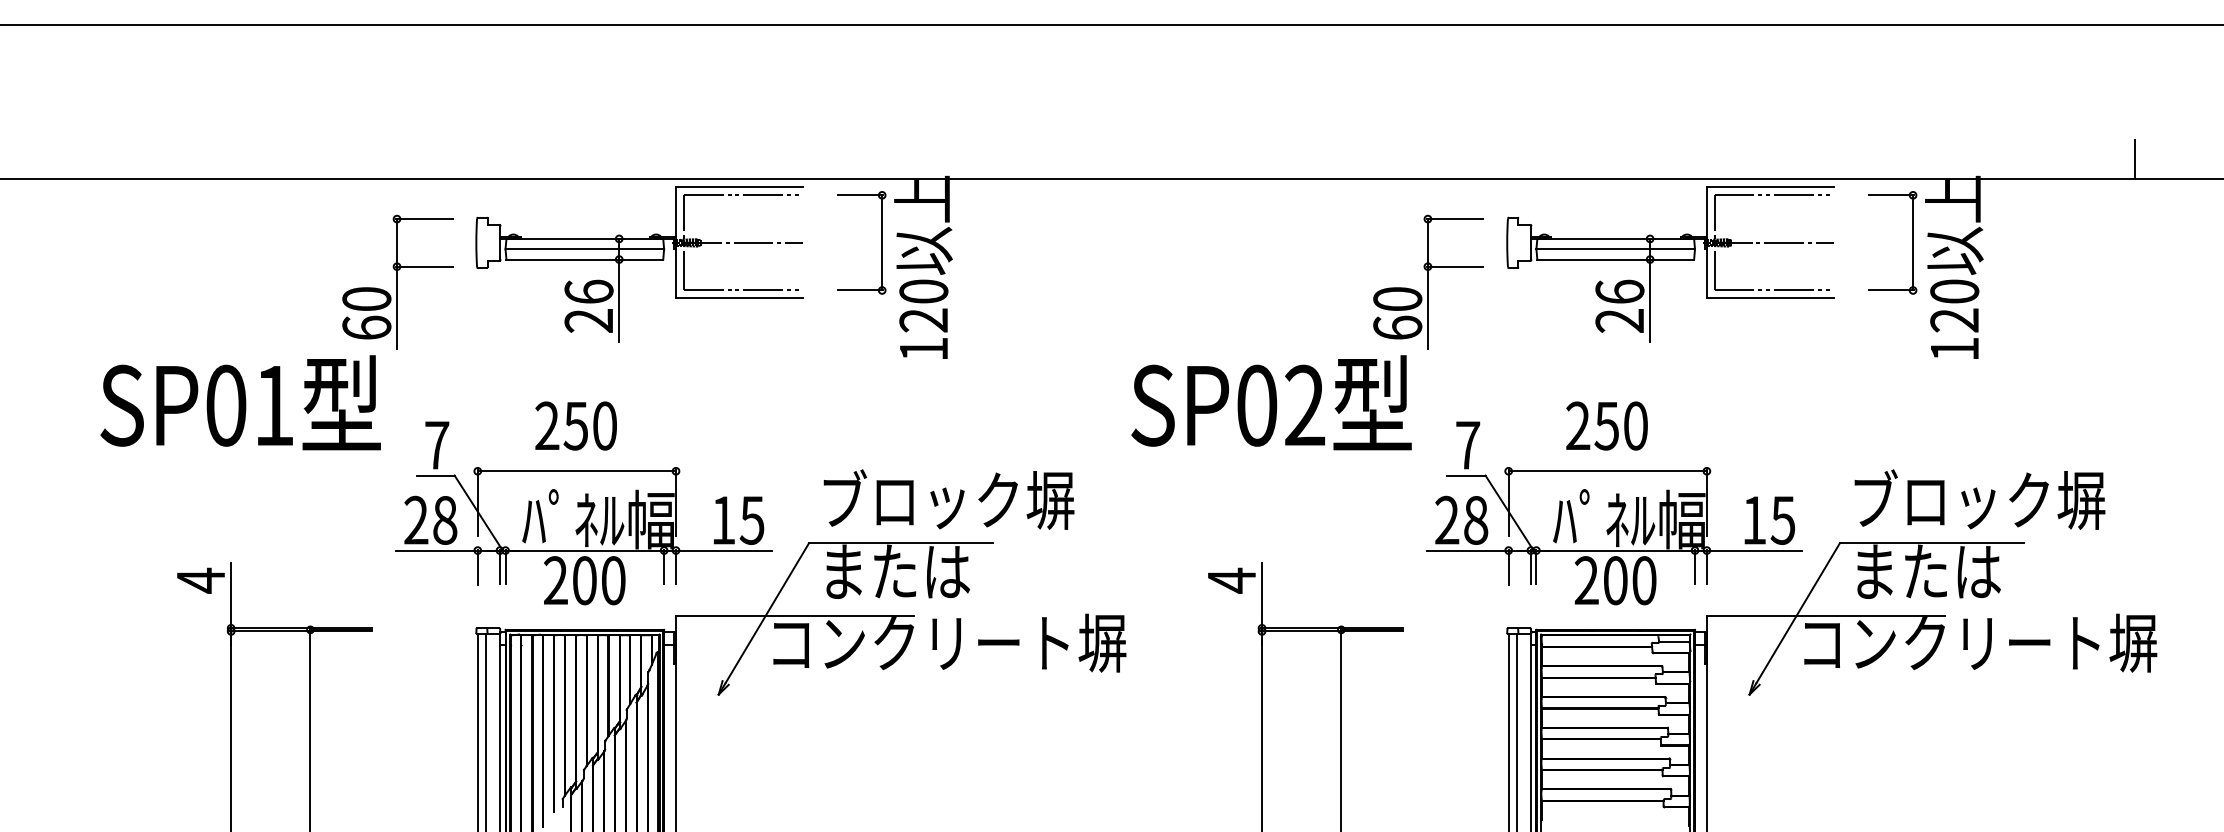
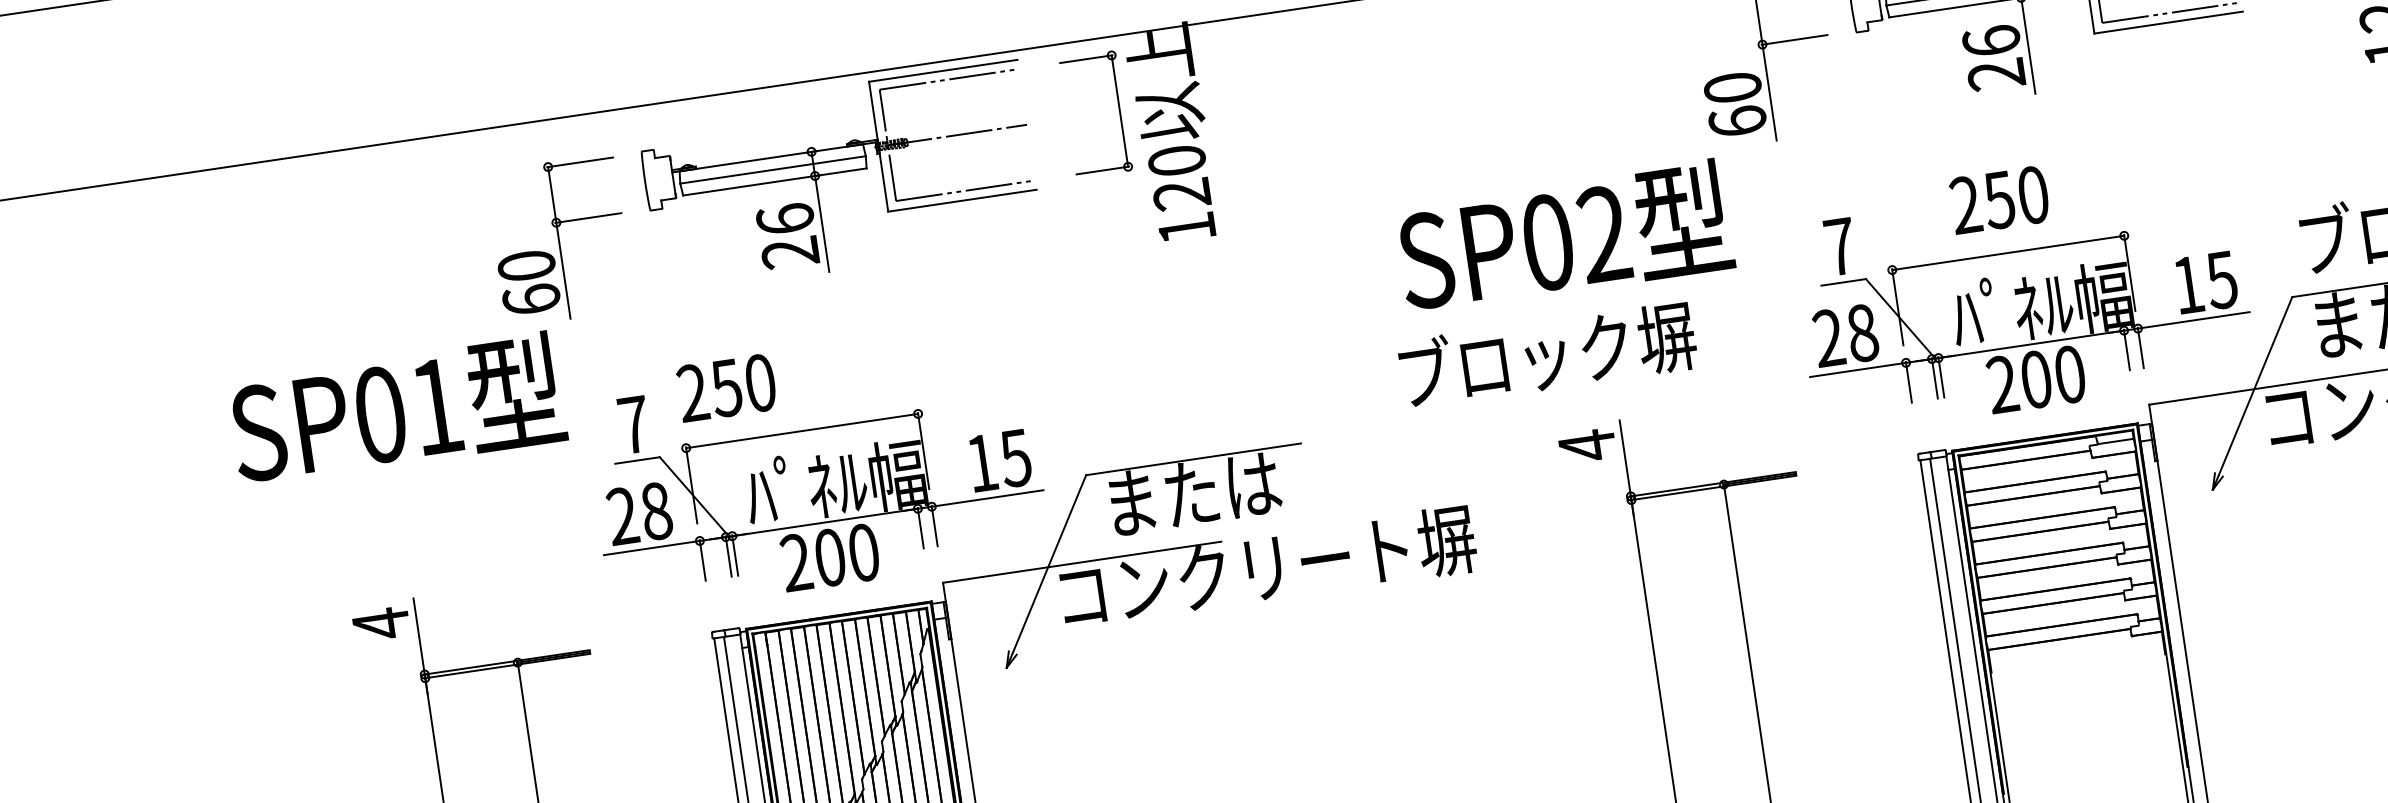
text: (1271, 402) -> (1564, 236), moved
text: (575, 425) -> (725, 387), moved
text: (948, 499) -> (1547, 354), moved

